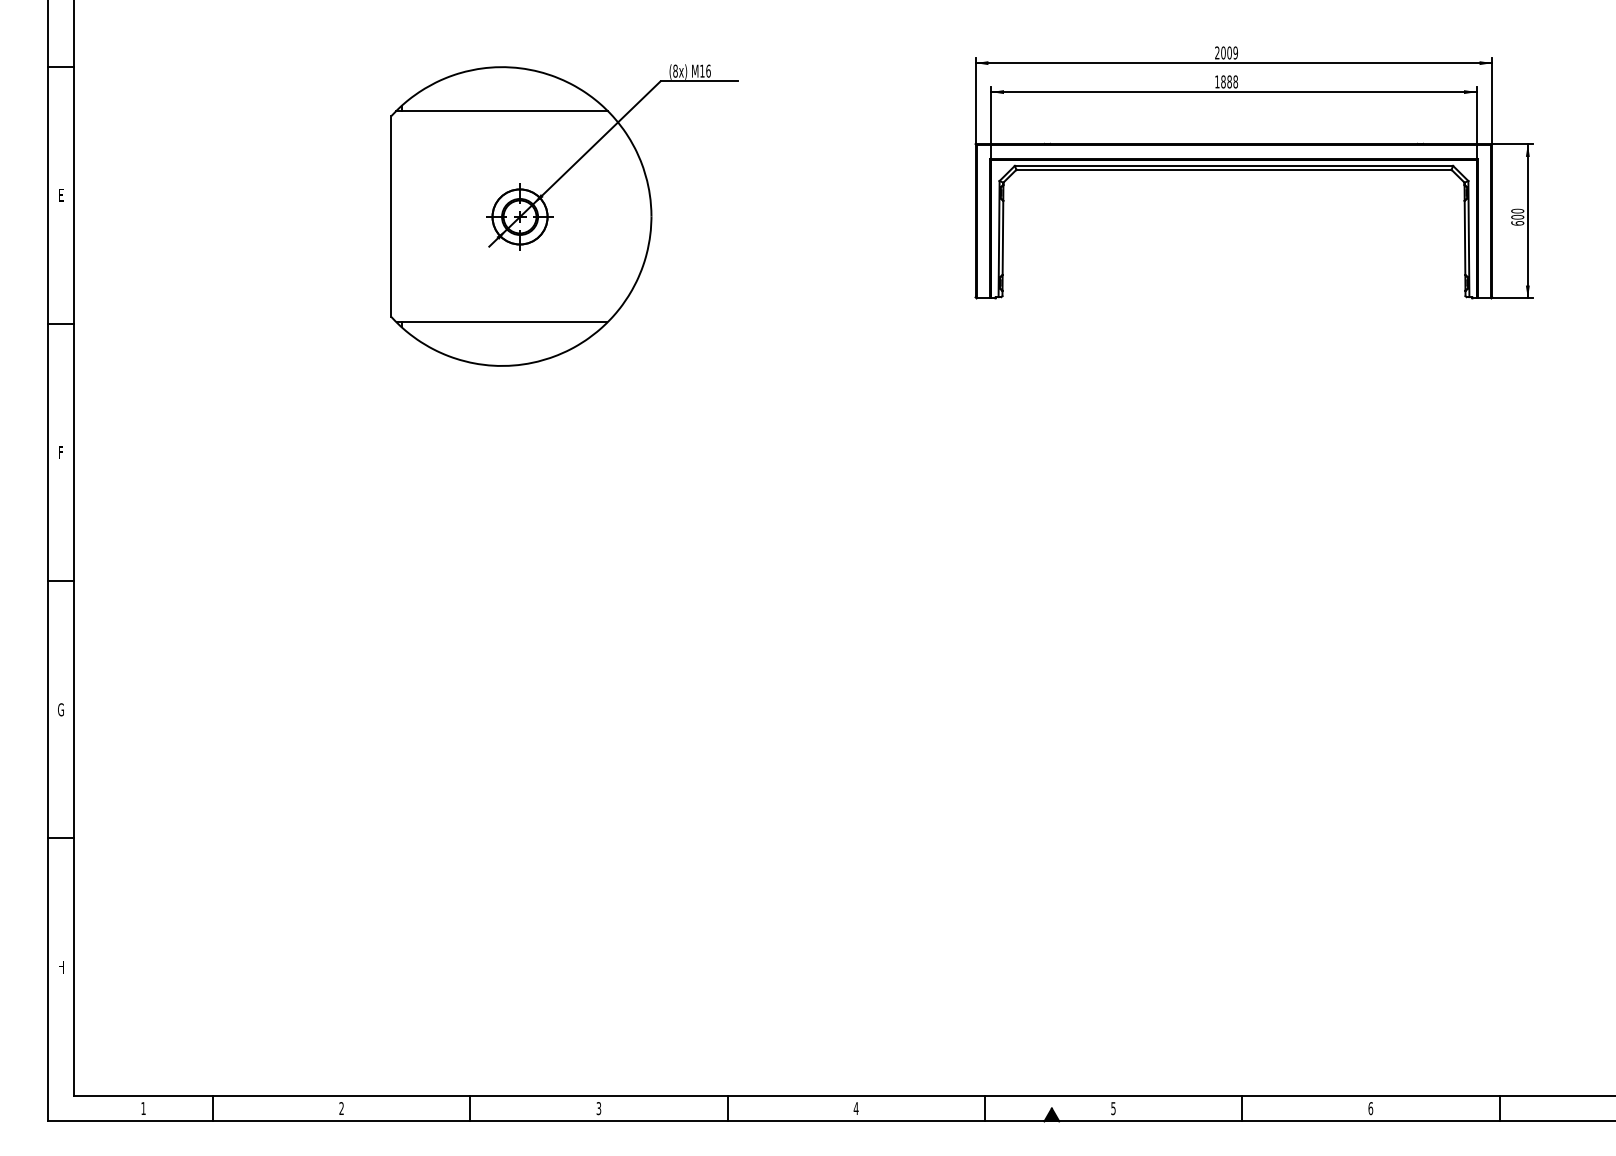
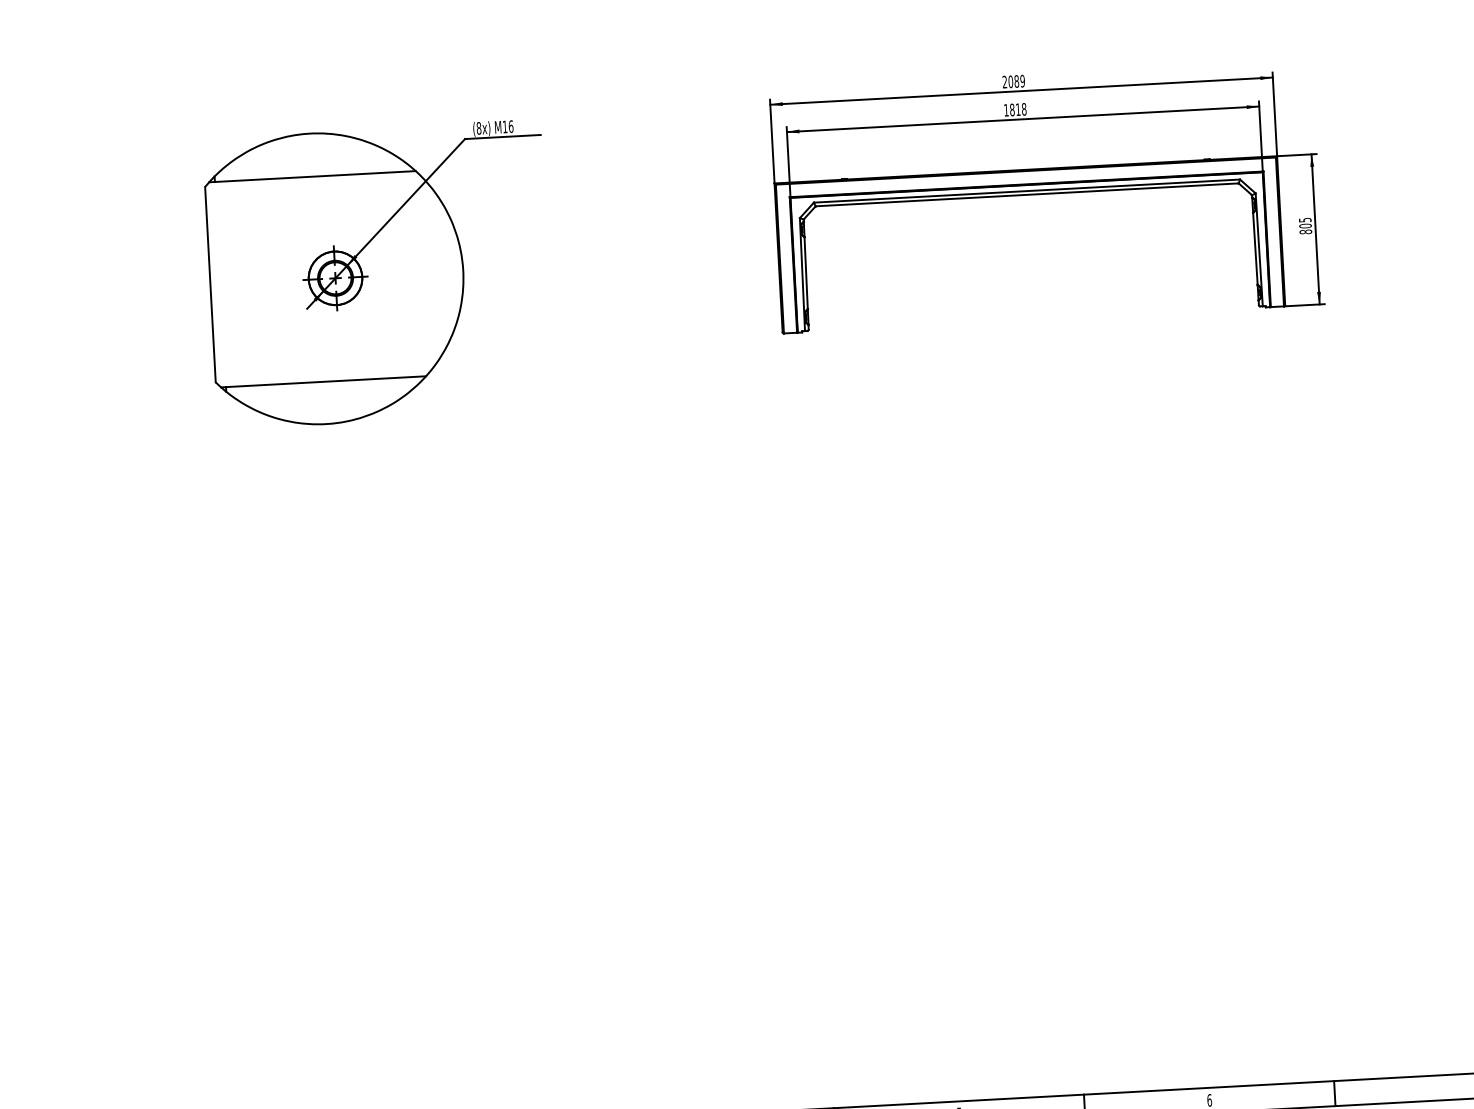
text: (1229, 52) -> (1016, 81), 2009 -> 2089
text: (1229, 81) -> (1018, 109), 1888 -> 1818
text: (1517, 216) -> (1305, 225), 600 -> 805

